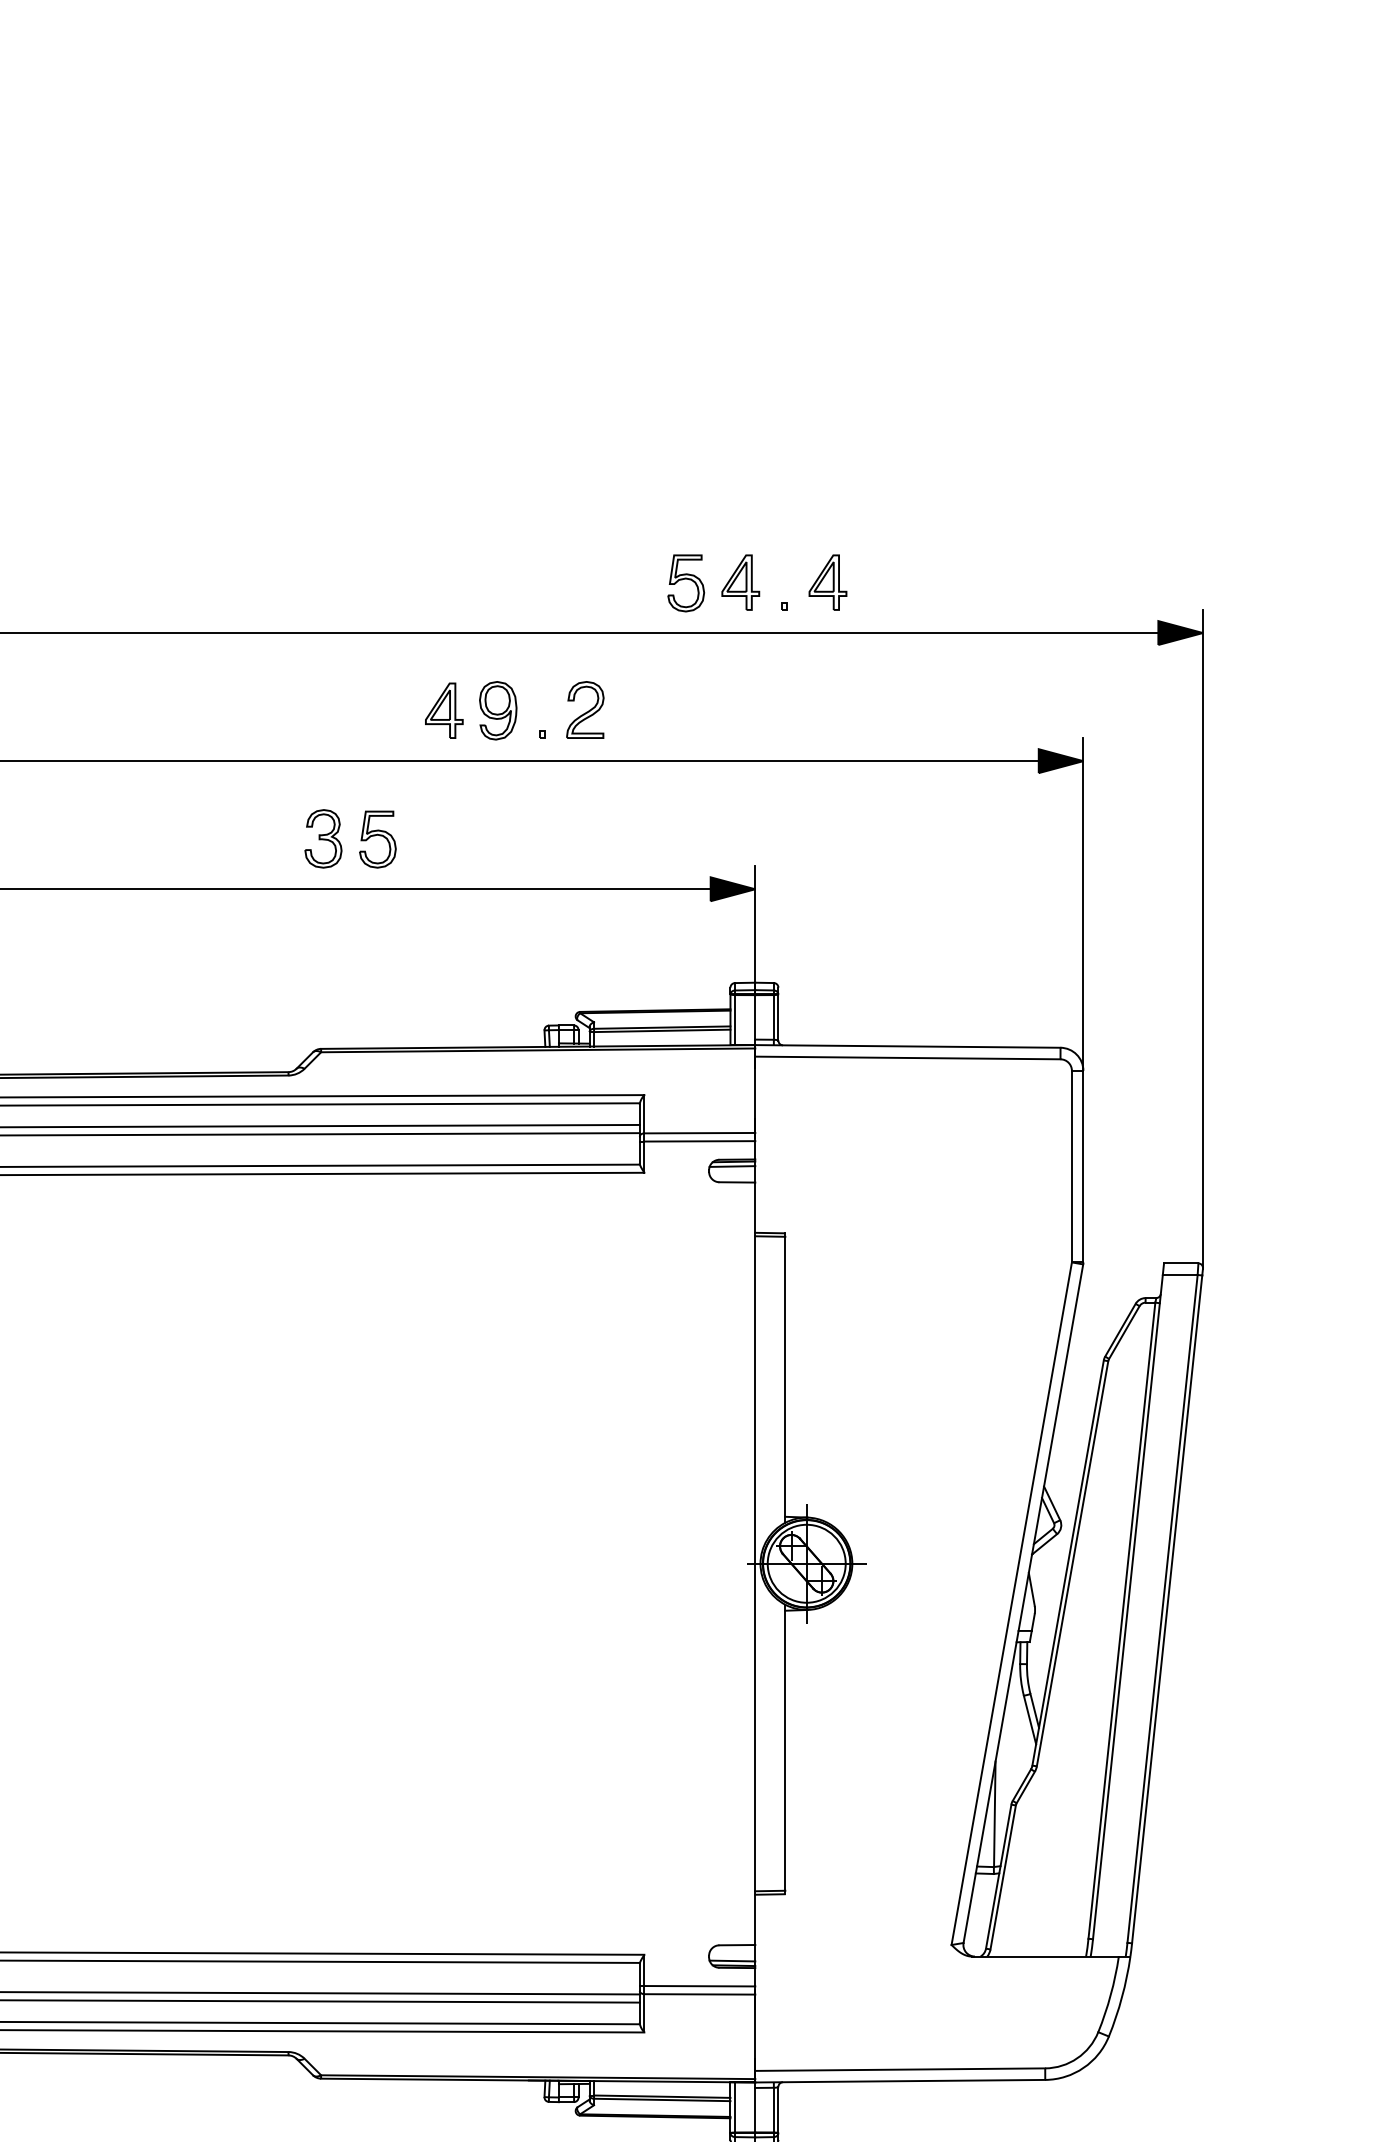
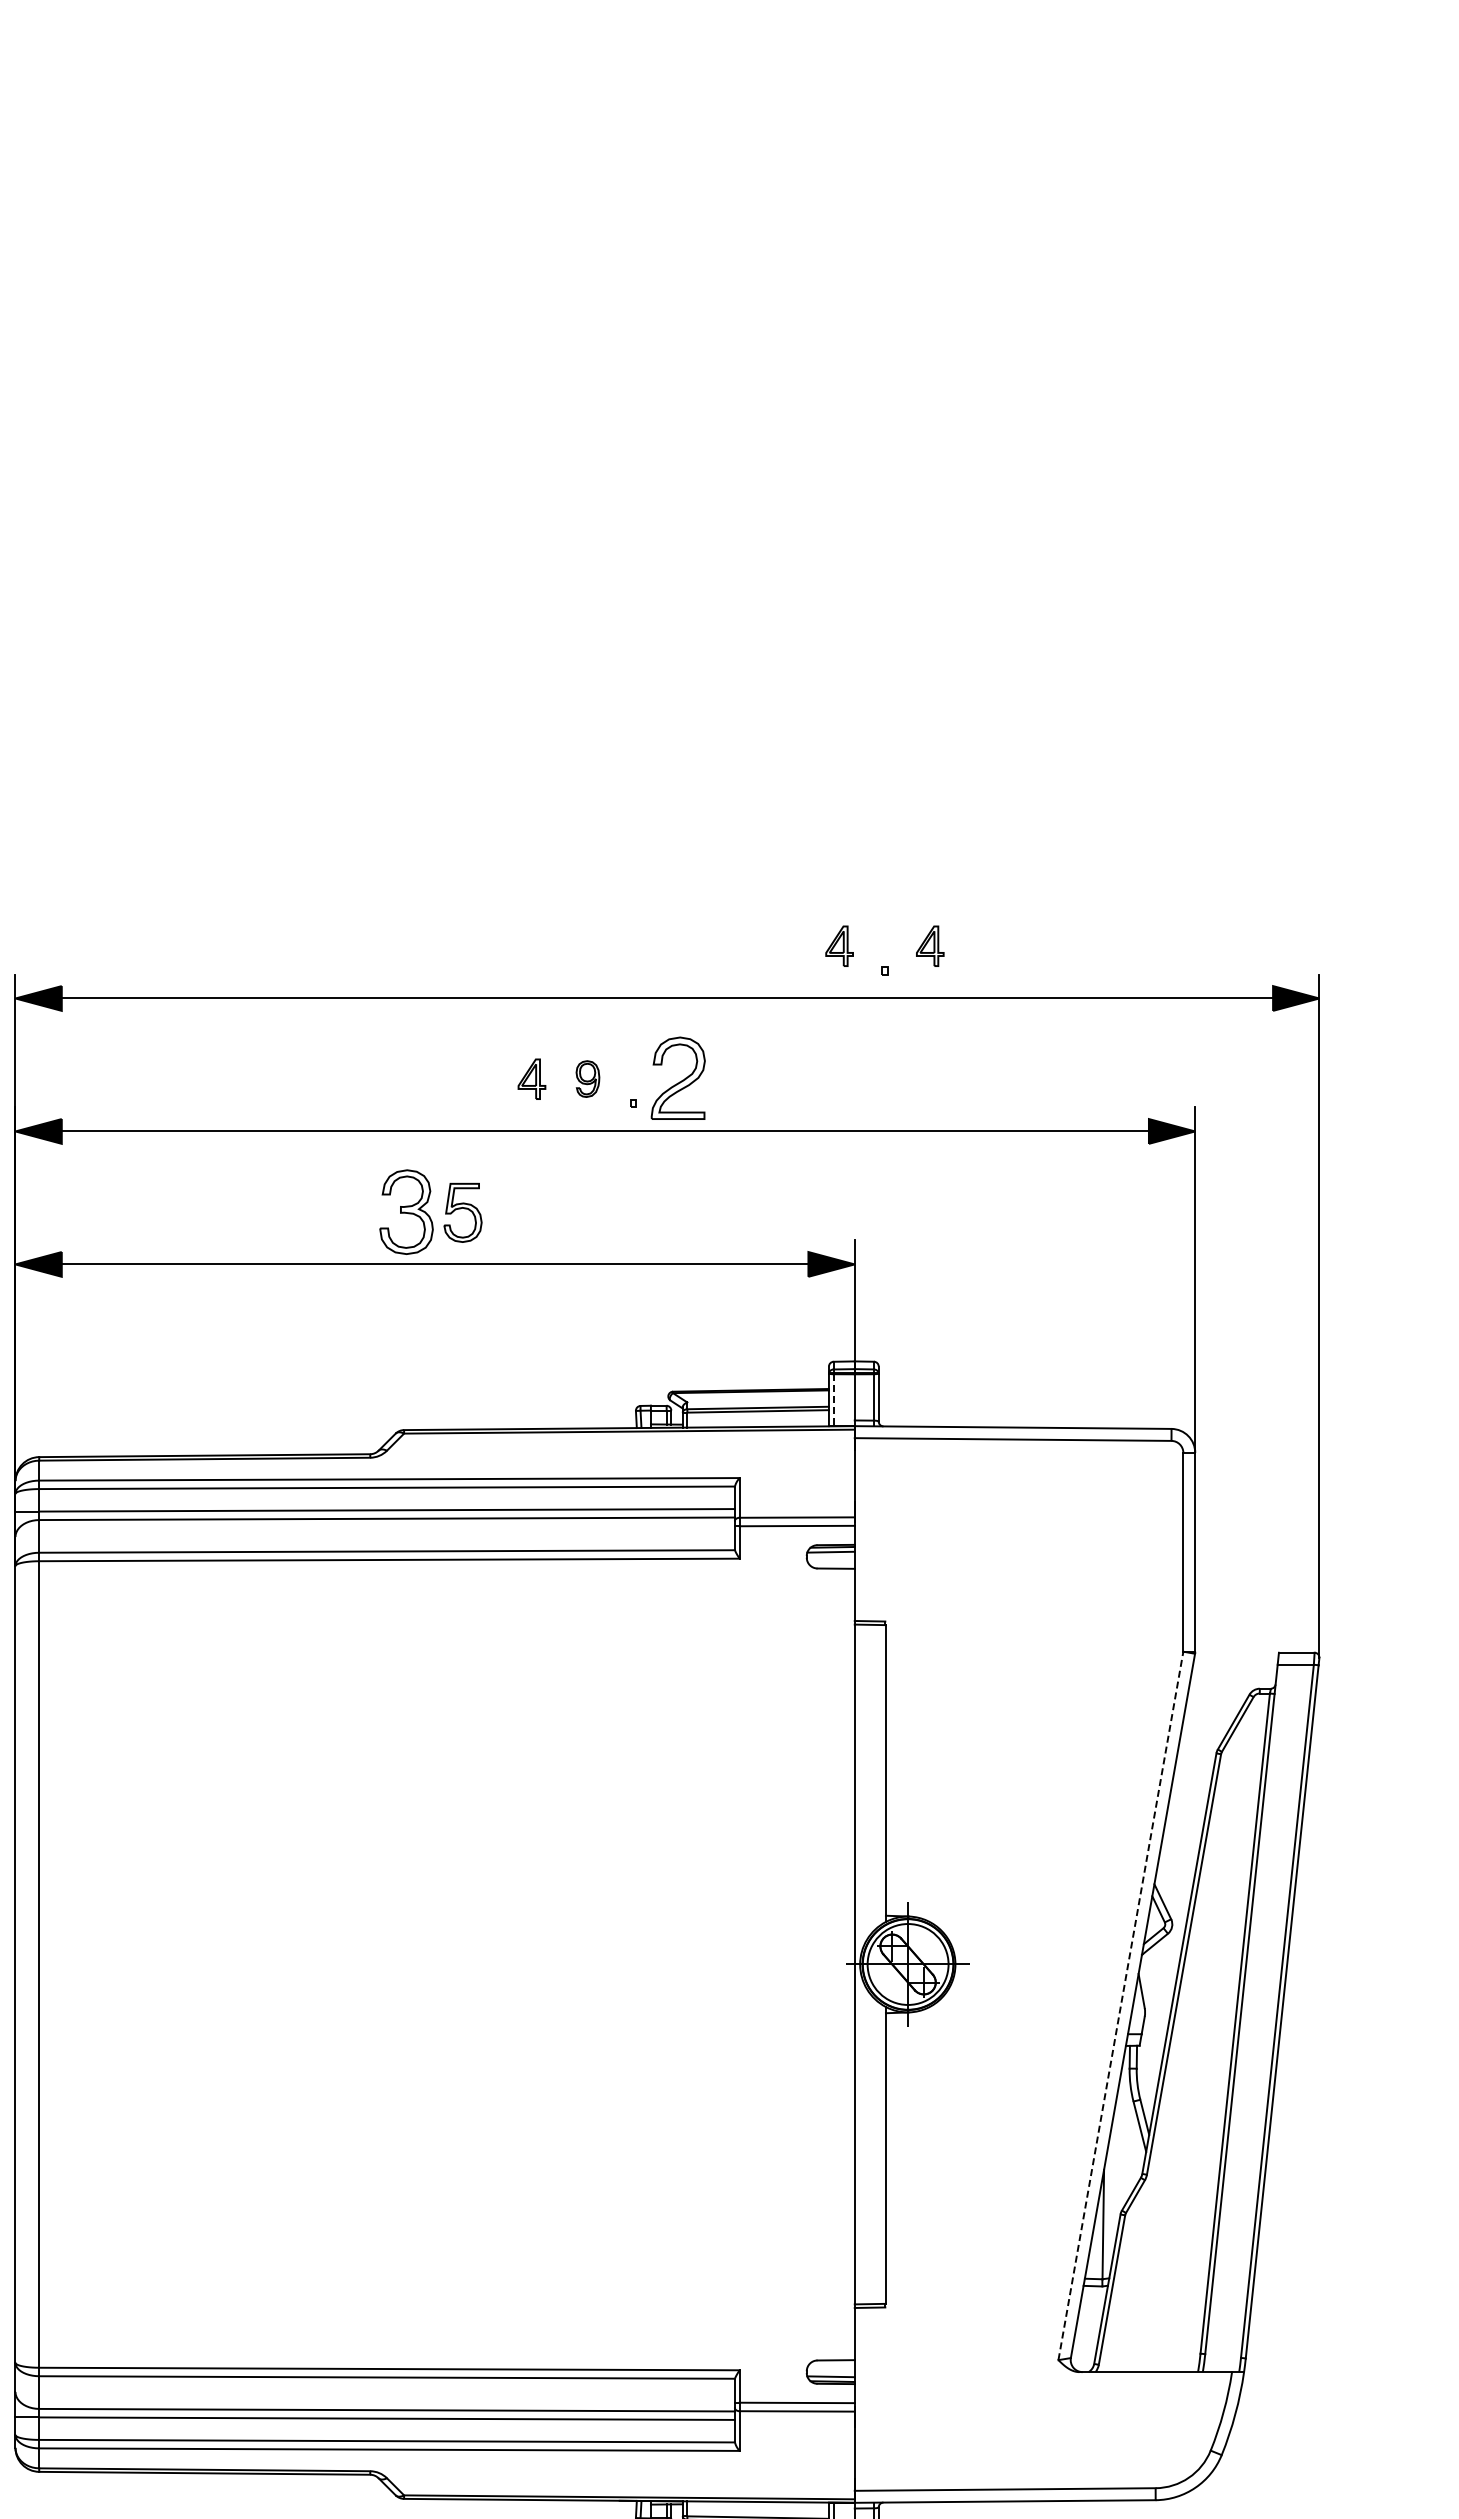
part: (685, 582) -> (782, 946), removed
part: (740, 582) -> (839, 946), size x0.7
part: (828, 582) -> (930, 946), size x0.7
part: (497, 710) -> (587, 1078), size x0.6
part: (585, 710) -> (678, 1078), size x1.4
part: (443, 711) -> (531, 1079), size x0.7
part: (323, 838) -> (406, 1211), size x1.4
line: (734, 1020) -> (833, 1400), solid -> dashed
line: (1011, 1603) -> (1120, 2005), solid -> dashed

